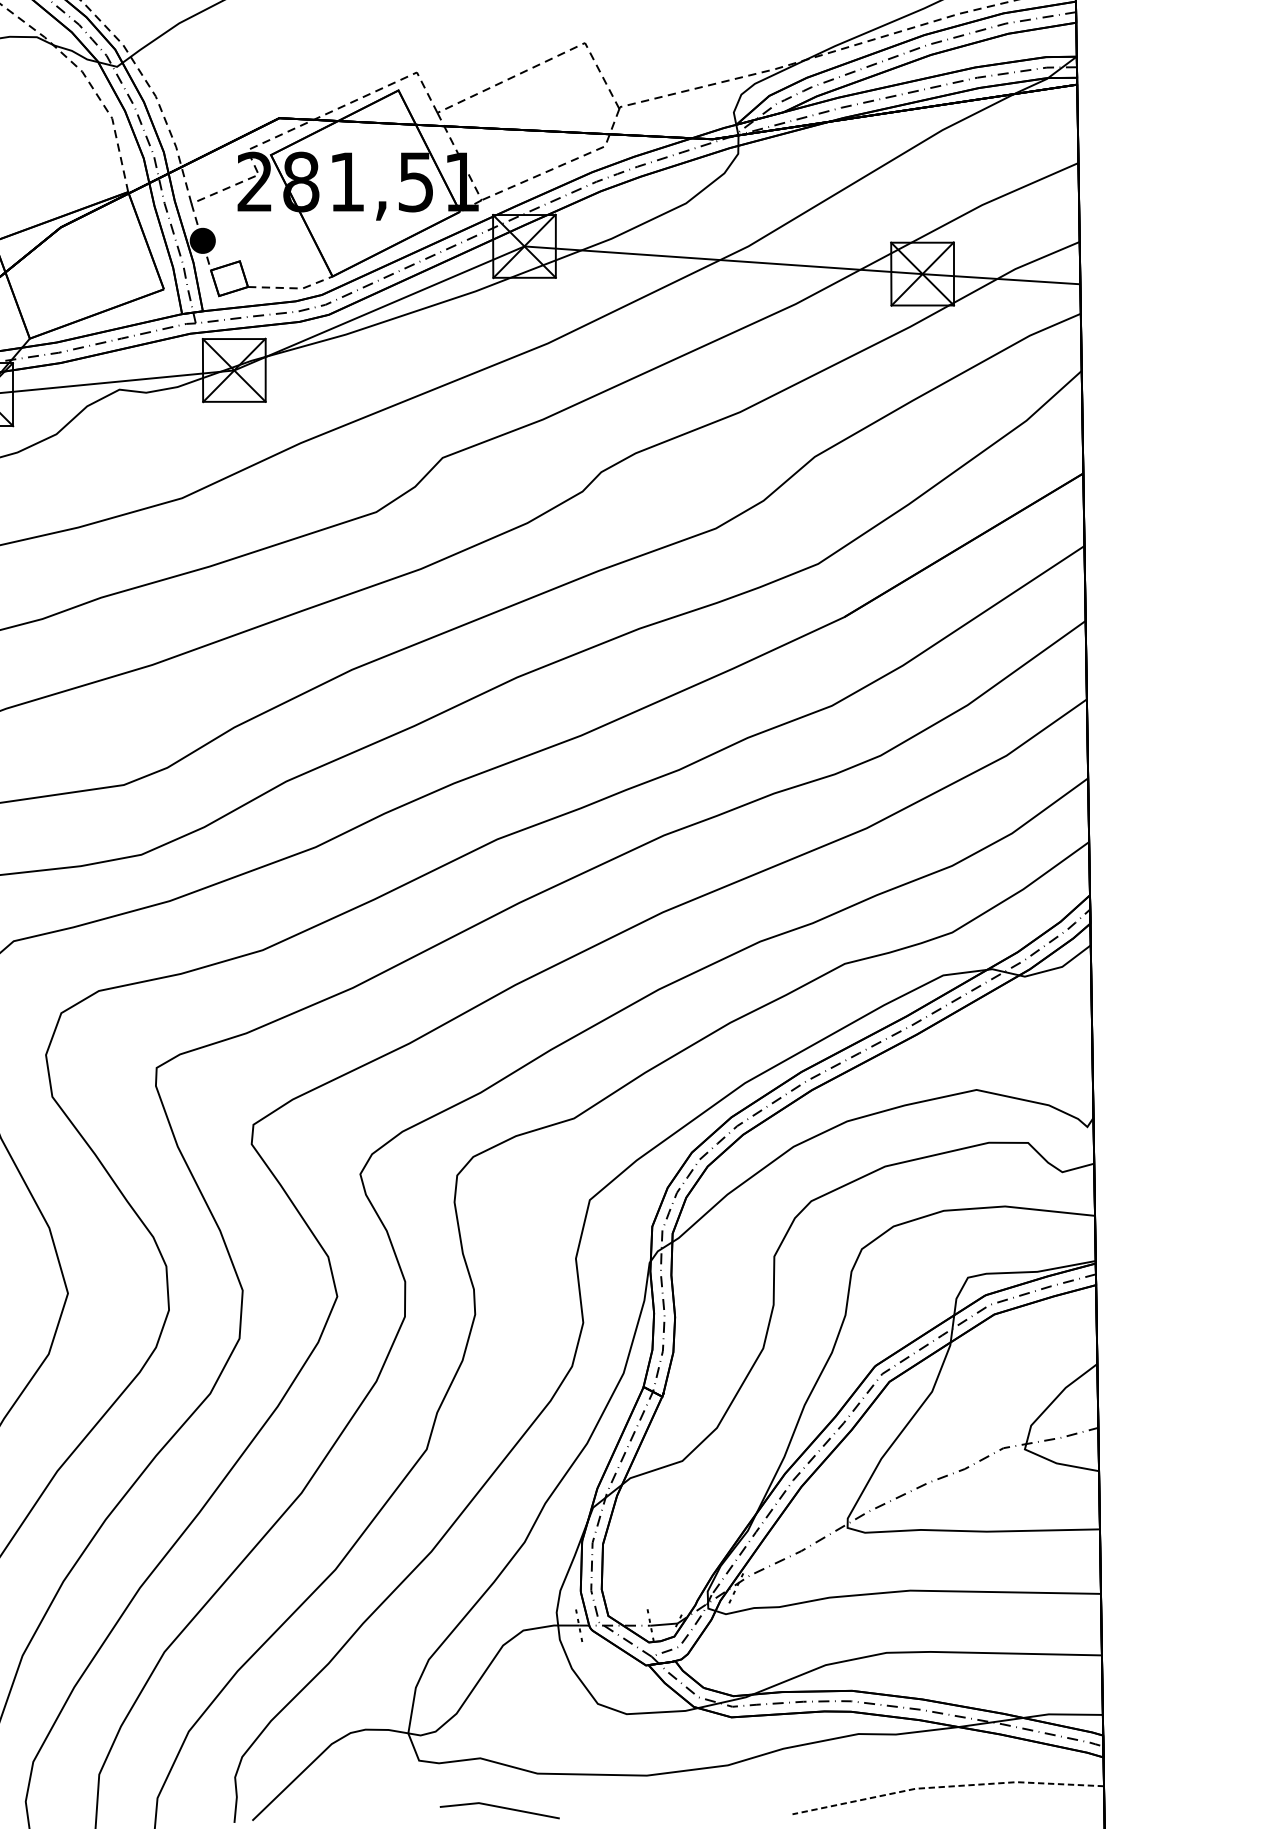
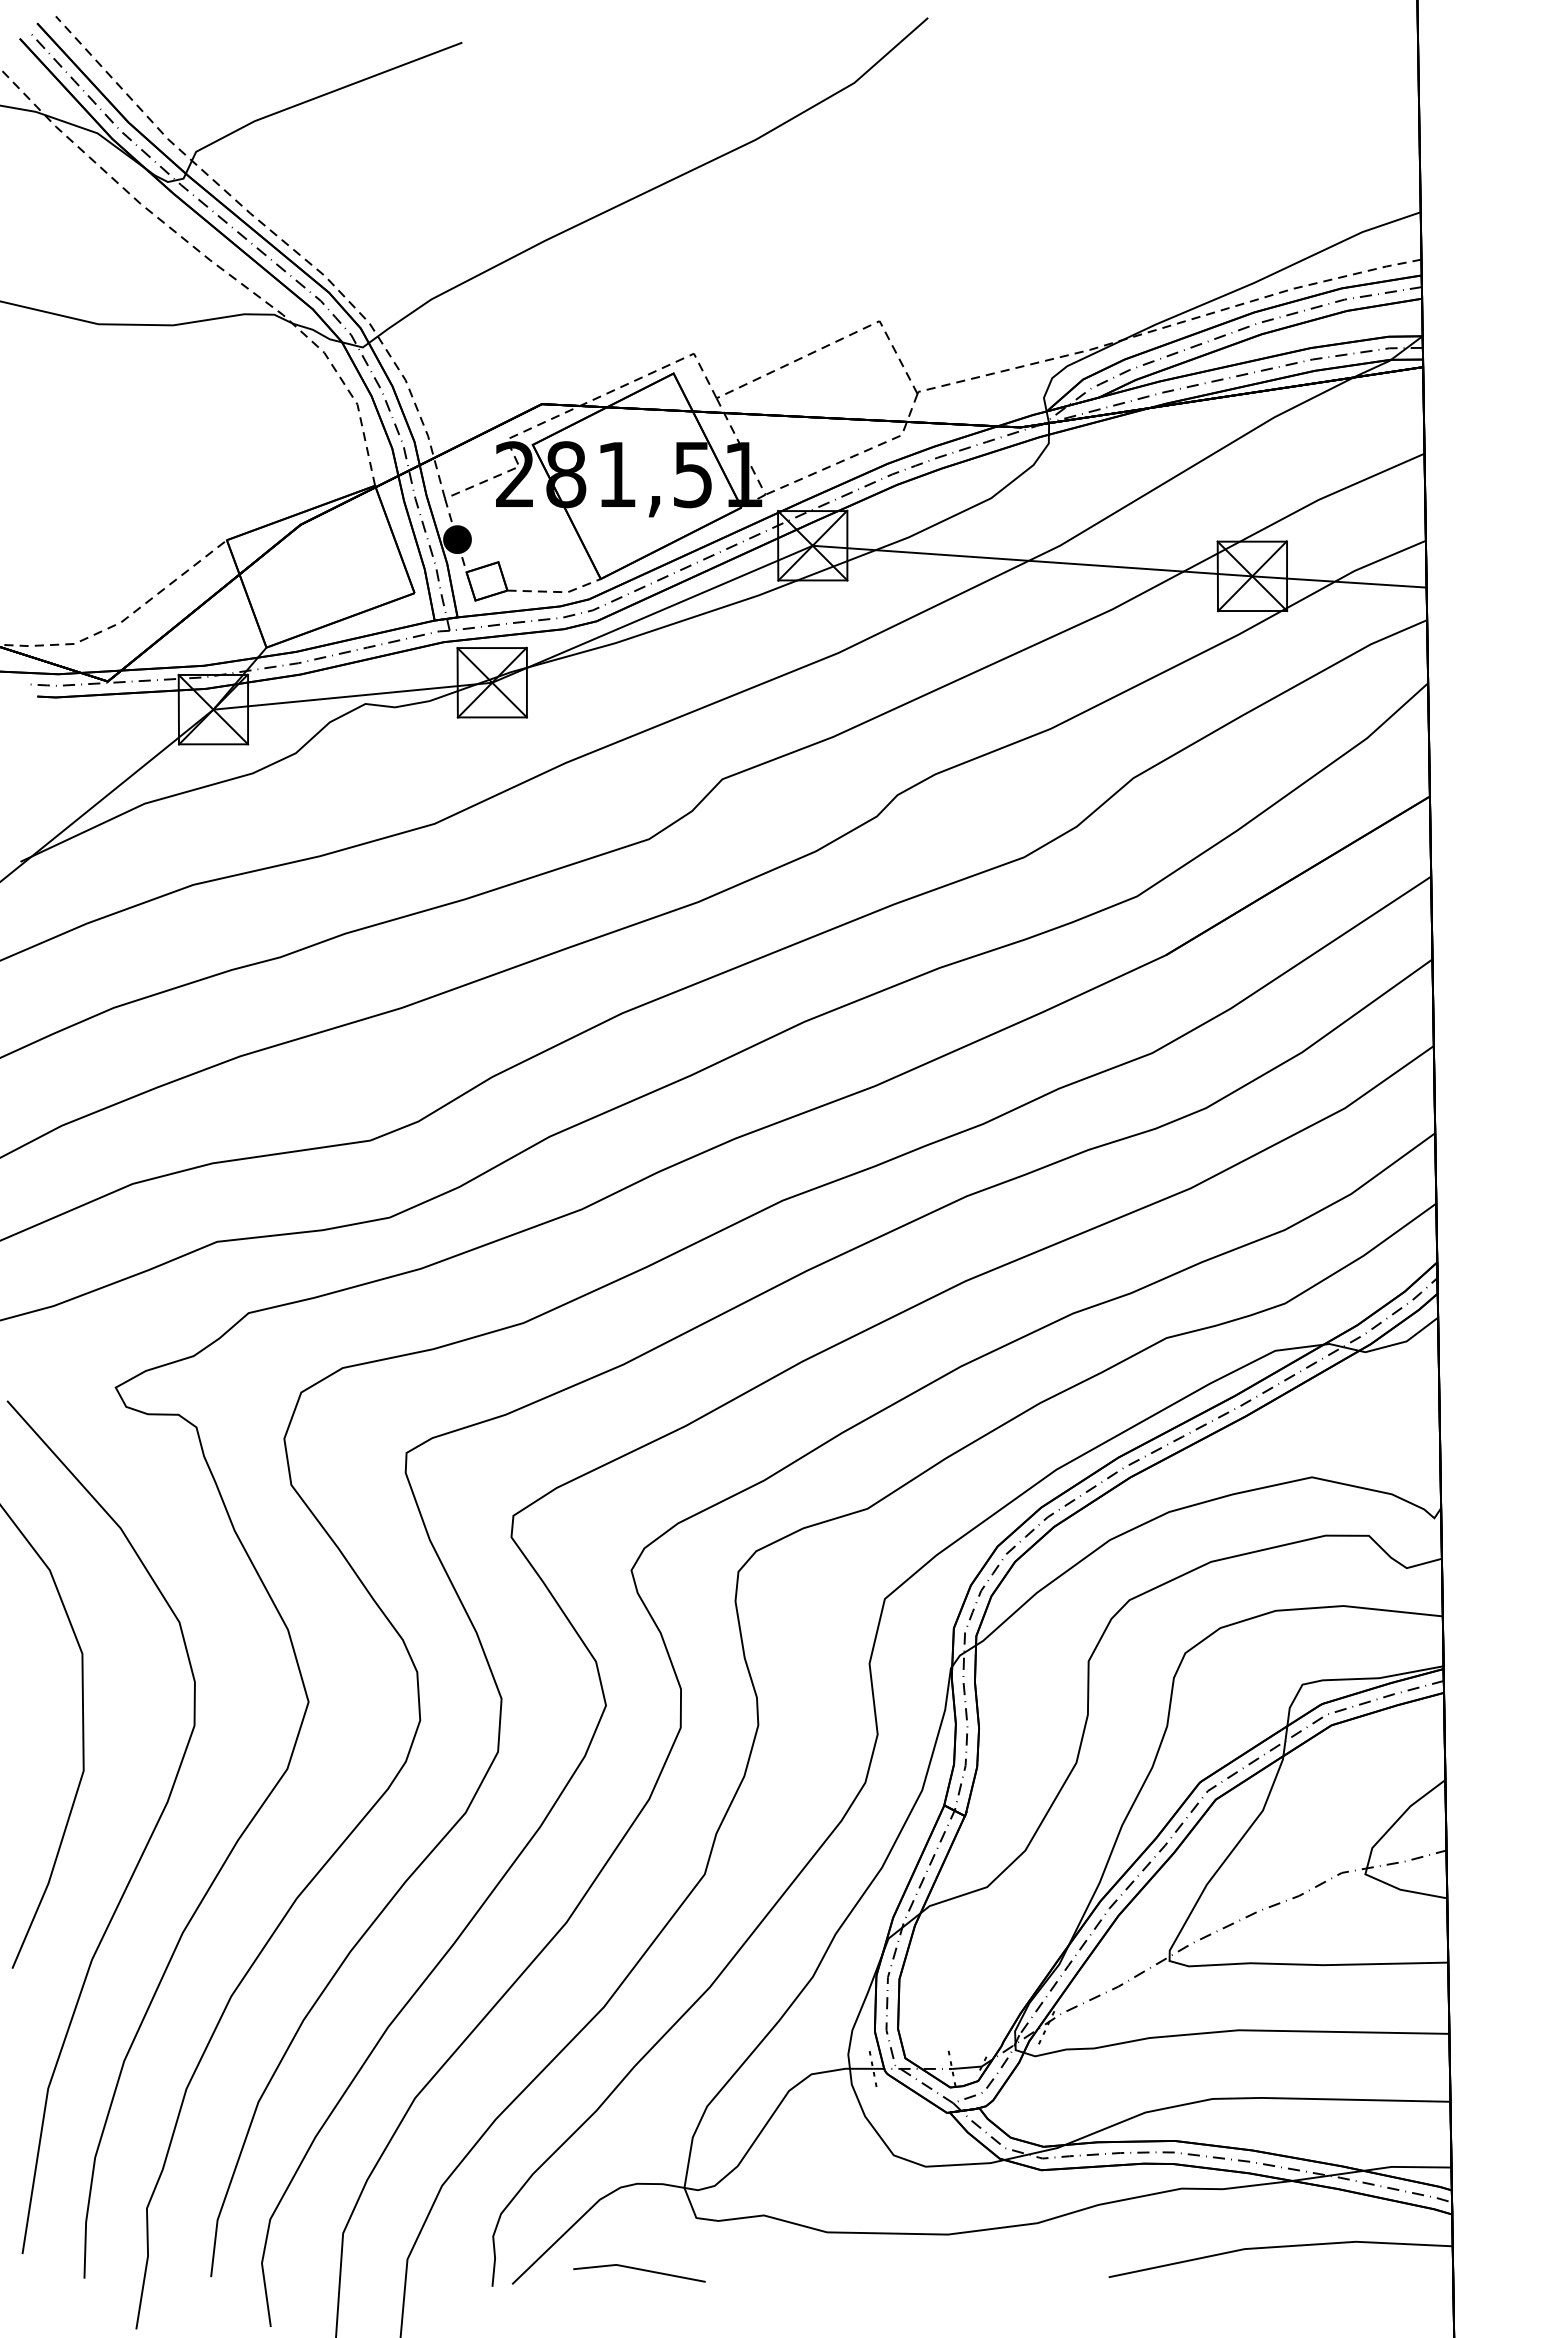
line: (947, 1786) -> (1279, 2246), dashed -> solid
line: (499, 1808) -> (639, 2270), moved

